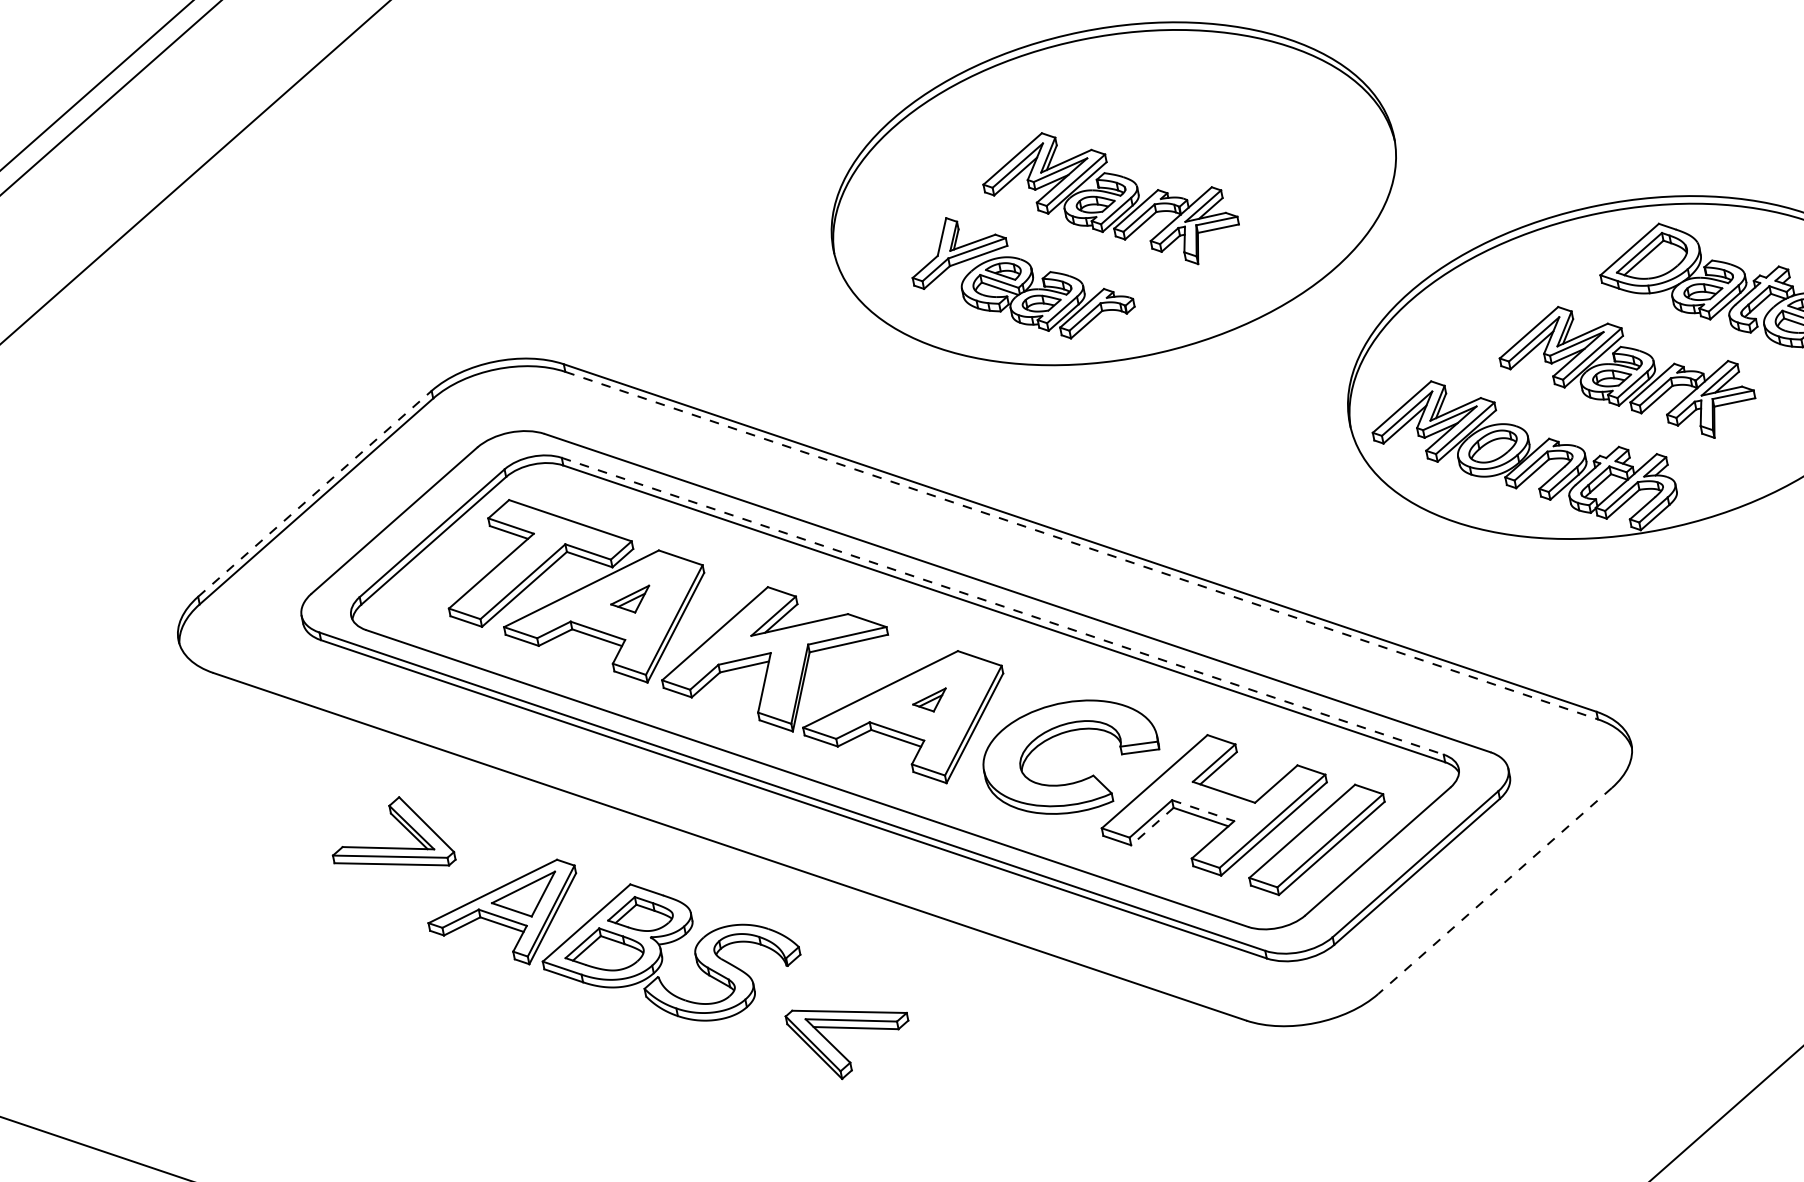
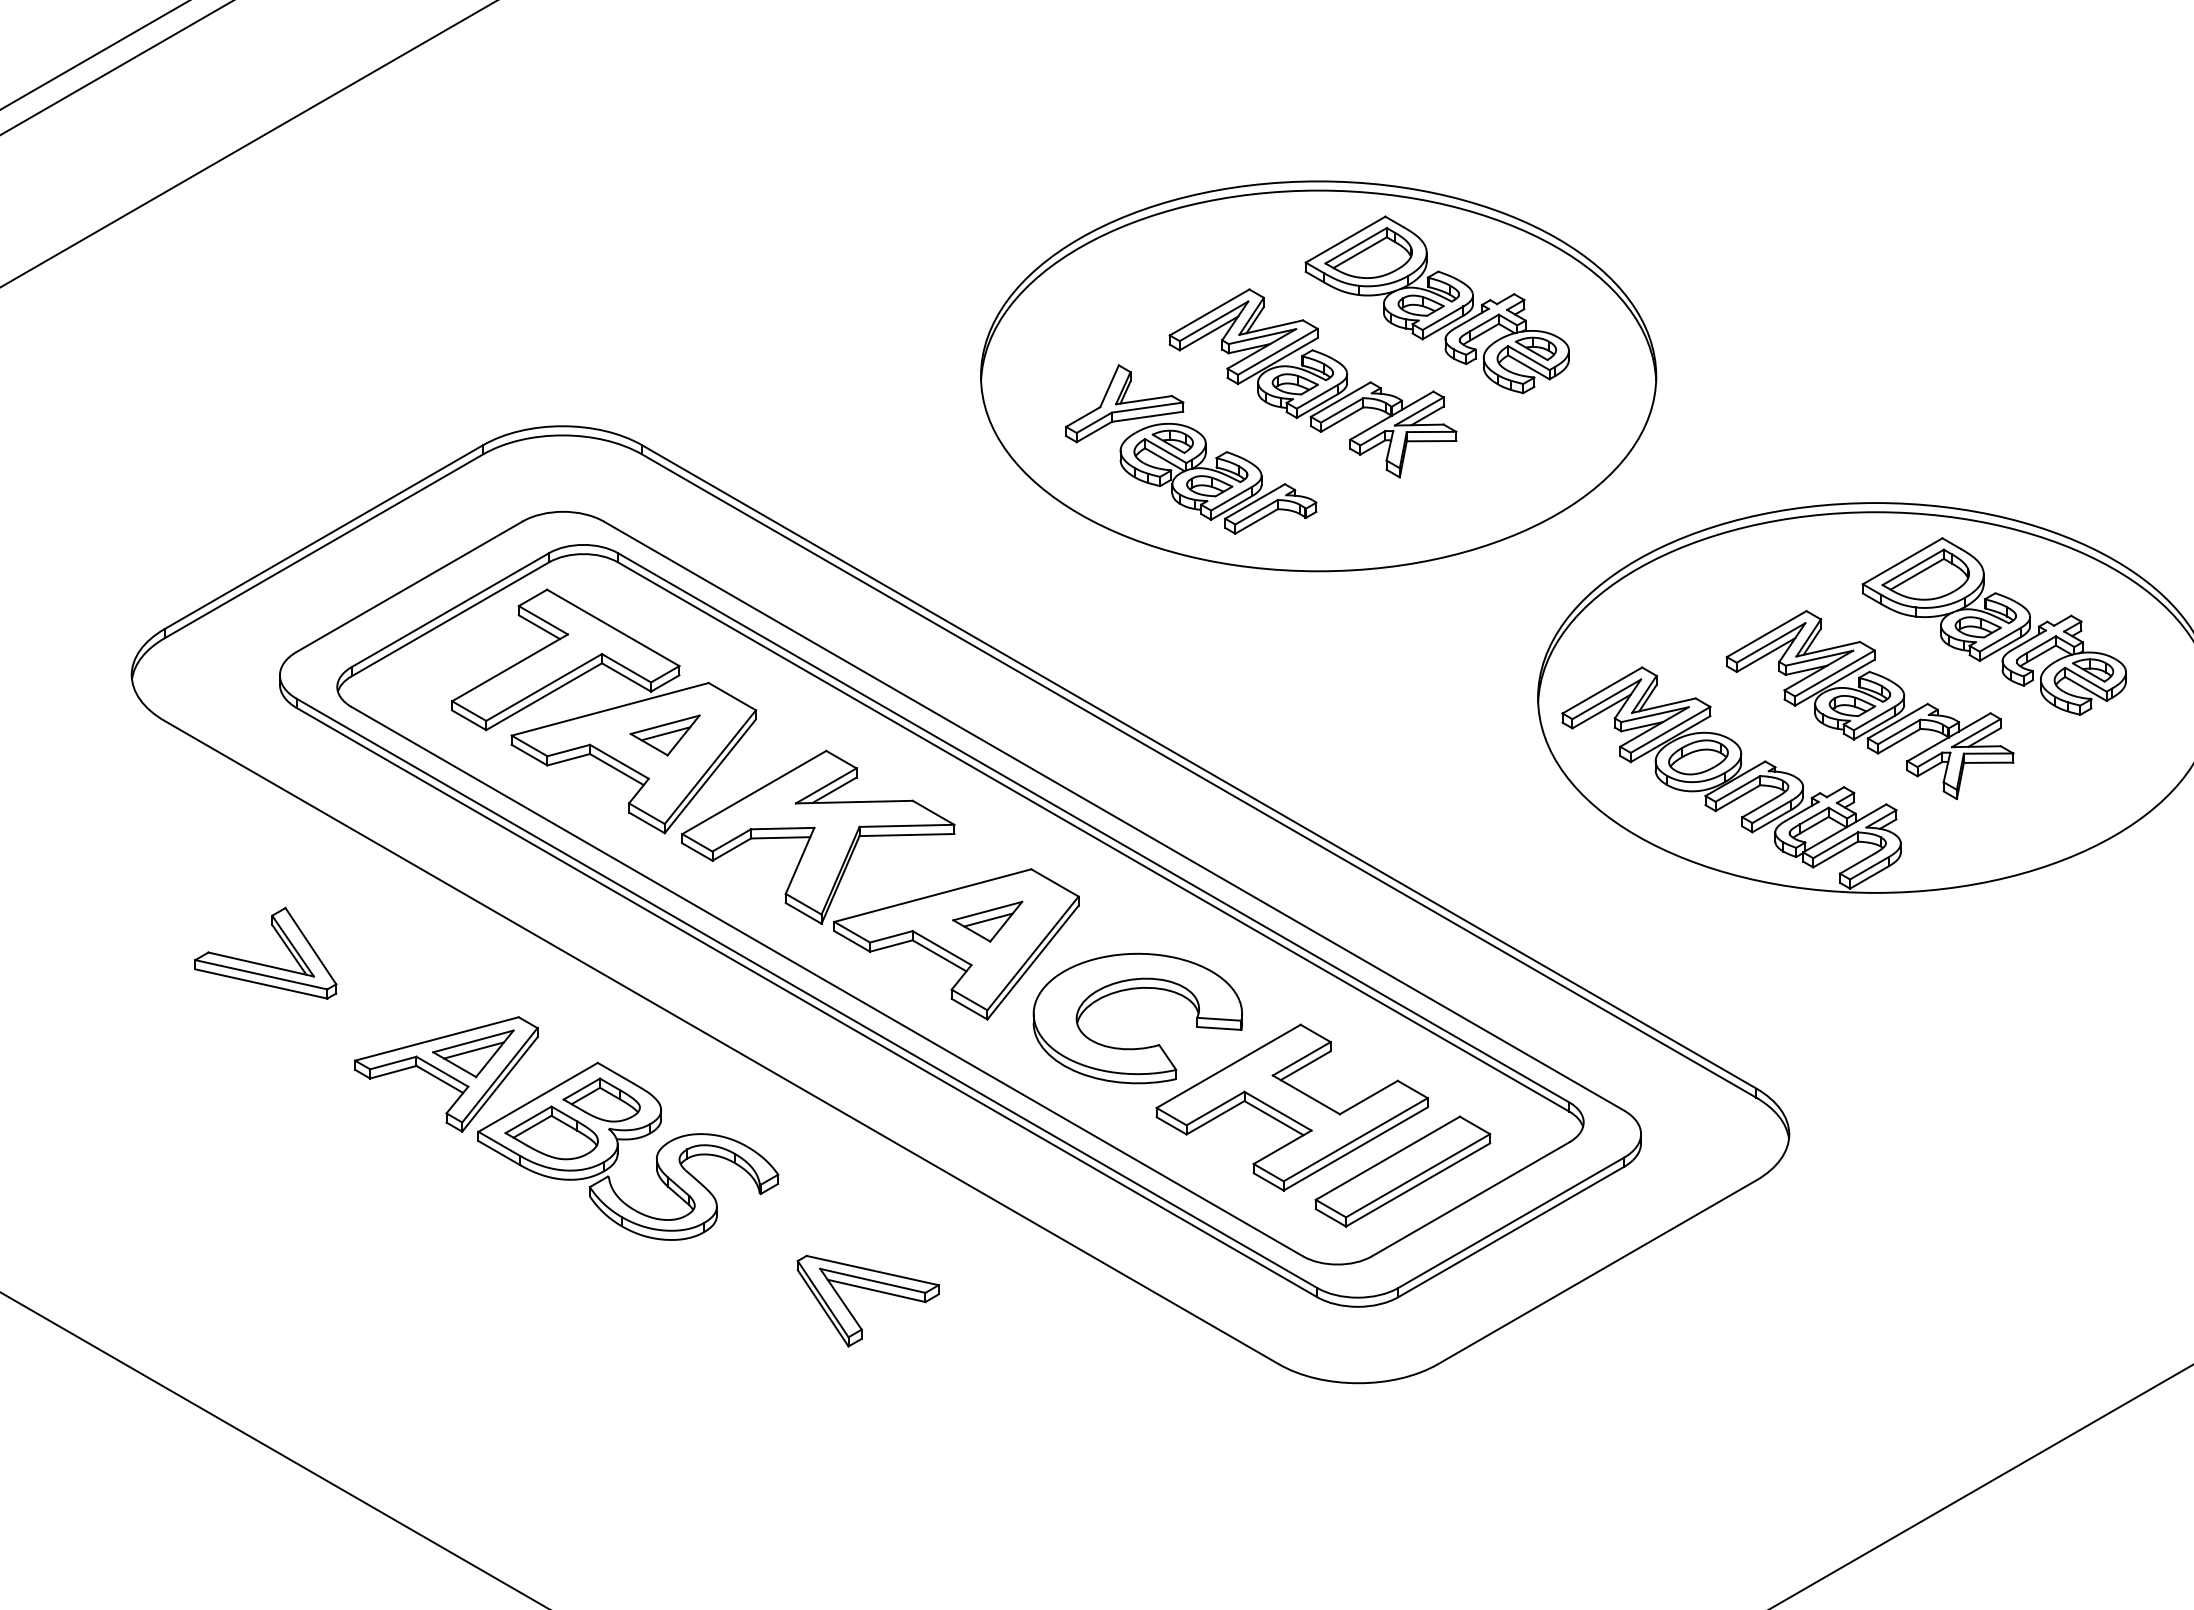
part: (1199, 114) -> (1436, 304), added
line: (314, 494) -> (323, 537), dashed -> solid
line: (1081, 545) -> (1199, 776), dashed -> solid
part: (630, 601) -> (664, 735), size x1.43
line: (1003, 606) -> (1094, 828), dashed -> solid
part: (930, 701) -> (987, 921), size x1.67
line: (1203, 810) -> (1278, 1111), dashed -> solid
line: (1152, 827) -> (1215, 1118), dashed -> solid
part: (389, 847) -> (262, 963), moved
line: (1495, 891) -> (1597, 1272), dashed -> solid
line: (525, 894) -> (474, 1050), added
part: (850, 1028) -> (869, 1290), moved

